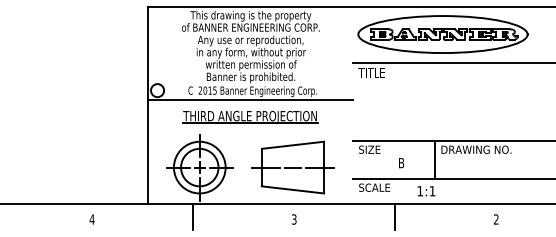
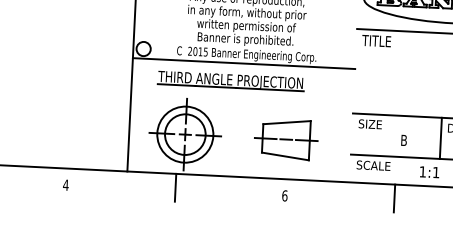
part: (250, 116) -> (231, 80), moved
part: (292, 167) -> (285, 139), size x0.7
text: (293, 219) -> (284, 195), 3 -> 6

